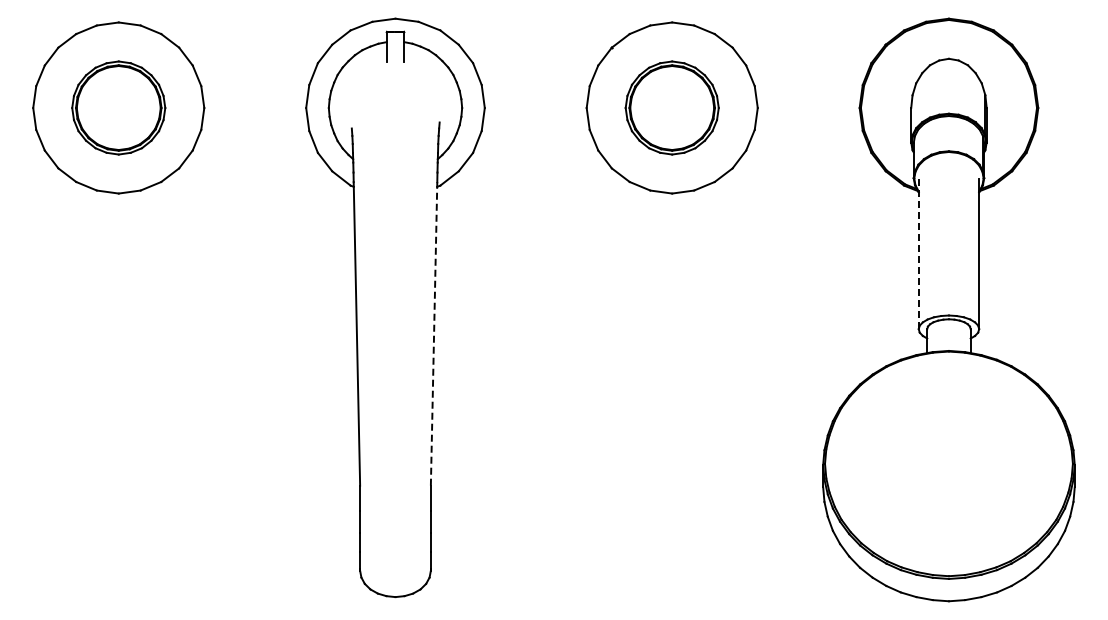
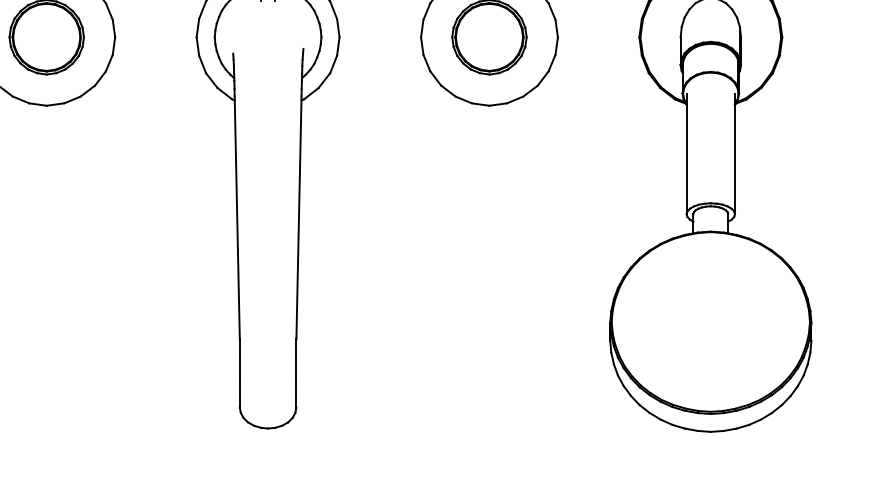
line: (918, 253) -> (686, 153), dashed -> solid
line: (434, 333) -> (299, 217), dashed -> solid

